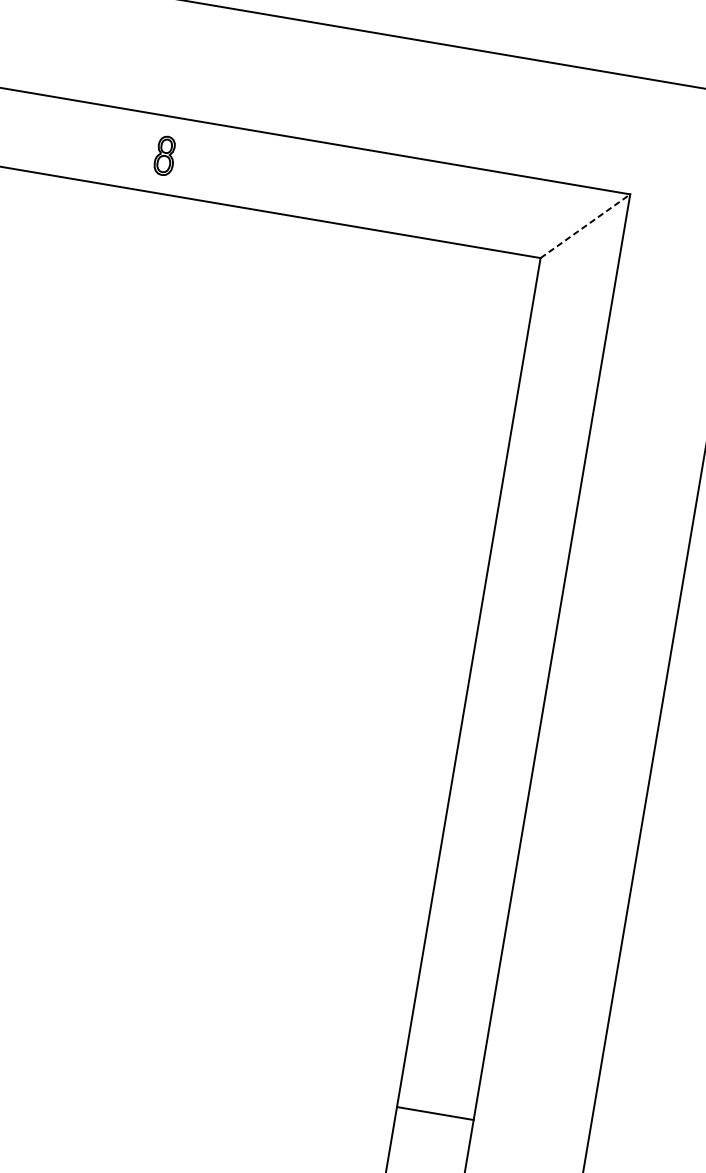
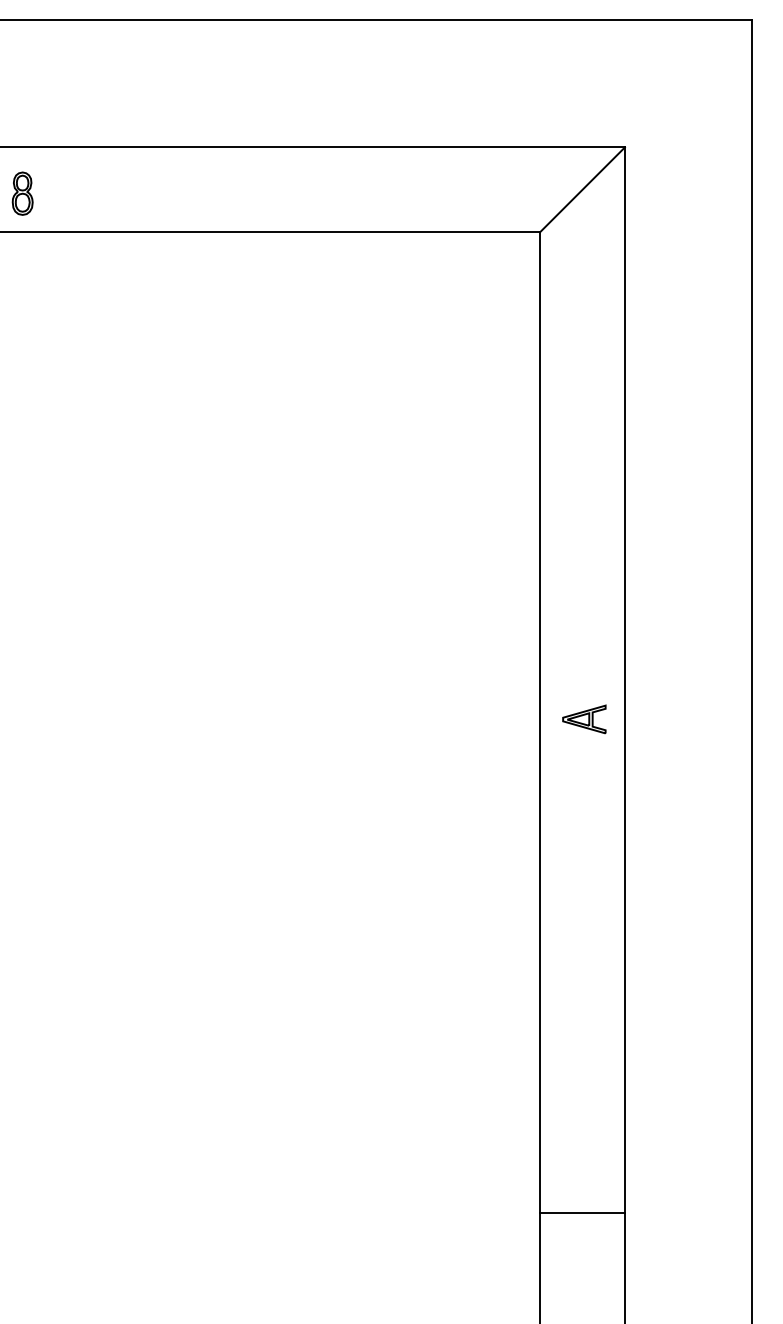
part: (164, 155) -> (22, 193), moved
line: (585, 225) -> (582, 189), dashed -> solid
part: (506, 704) -> (584, 719), added
line: (434, 1113) -> (581, 1213), moved

